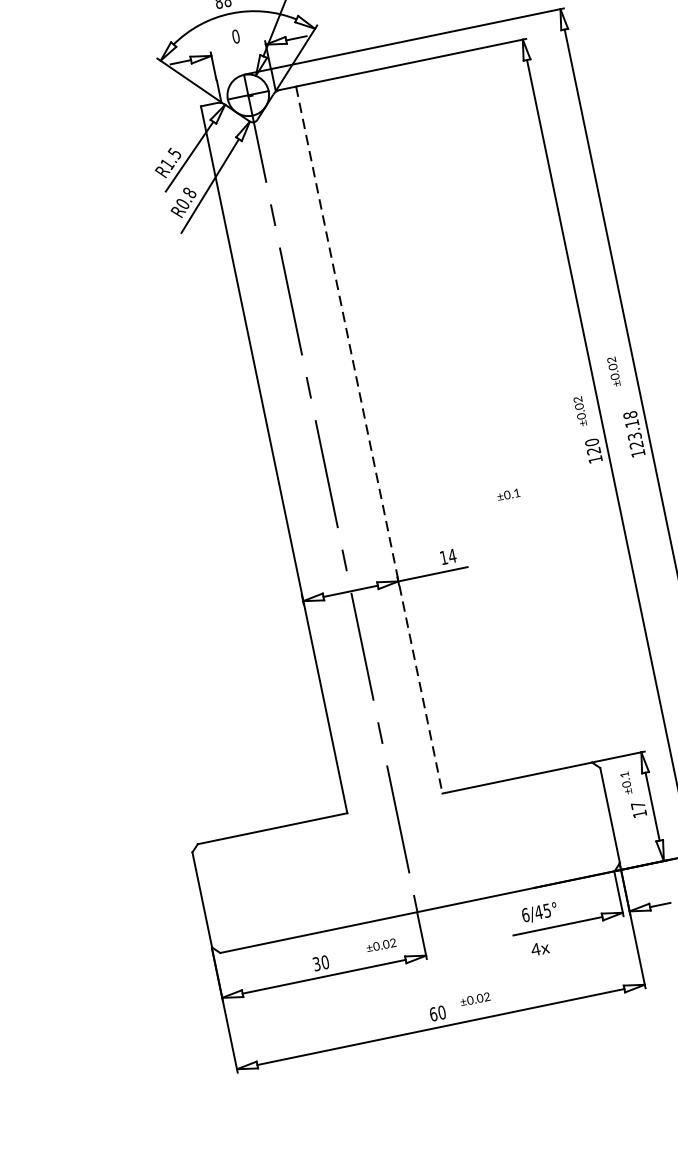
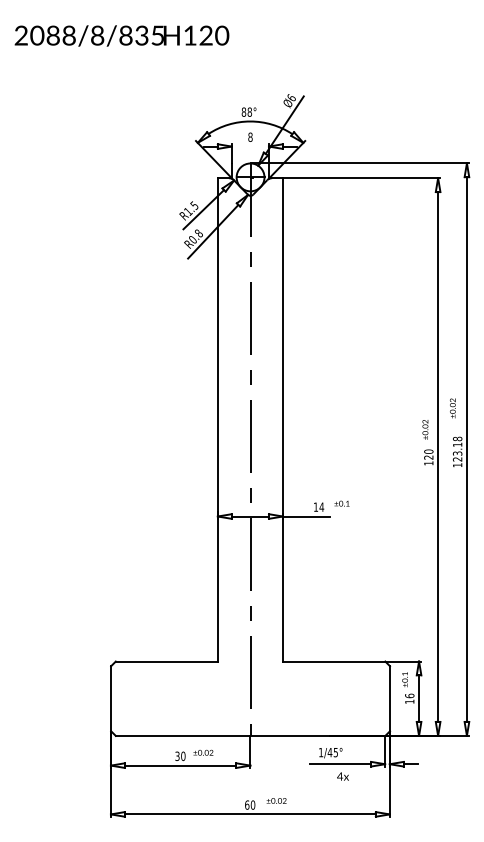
text: (235, 35) -> (250, 136), 0 -> 8
line: (369, 439) -> (283, 419), dashed -> solid
text: (507, 494) -> (341, 503), moved
text: (637, 804) -> (409, 695), 17 -> 16
text: (524, 915) -> (320, 752), 6/45° -> 1/45°
text: (381, 944) -> (203, 752), moved
text: (539, 948) -> (342, 776), moved

